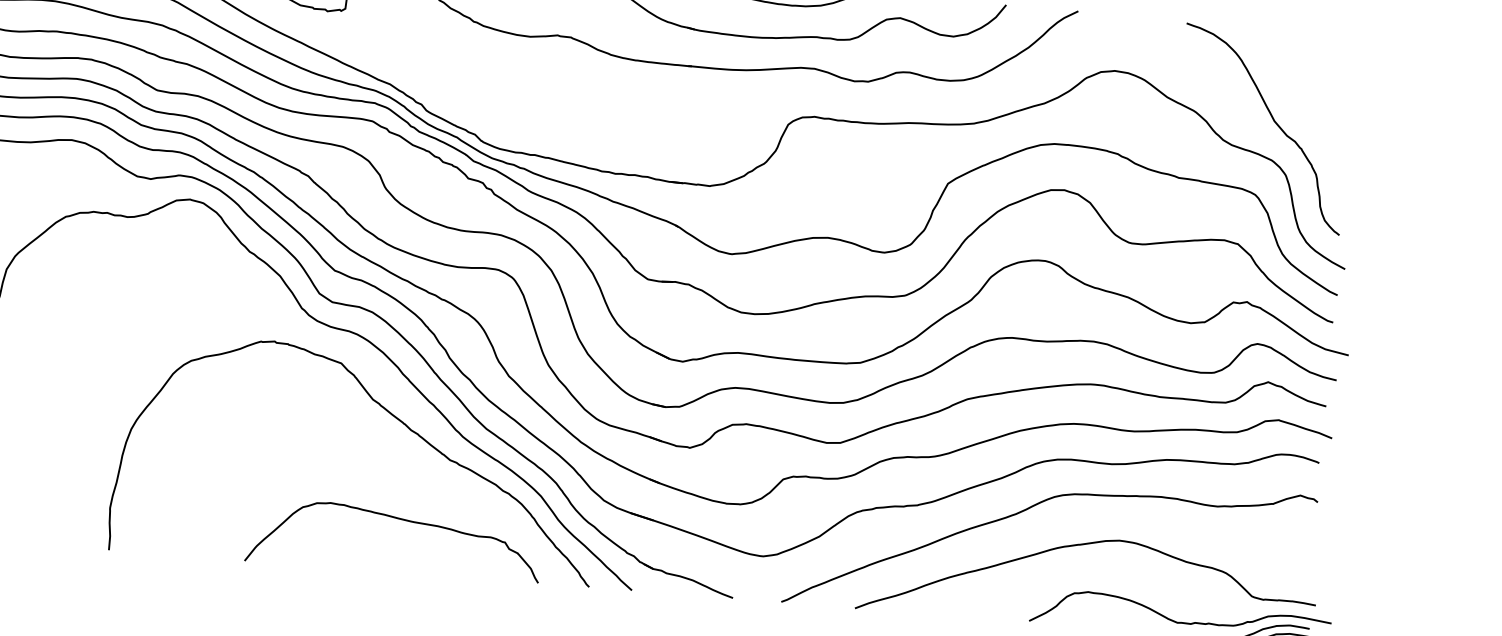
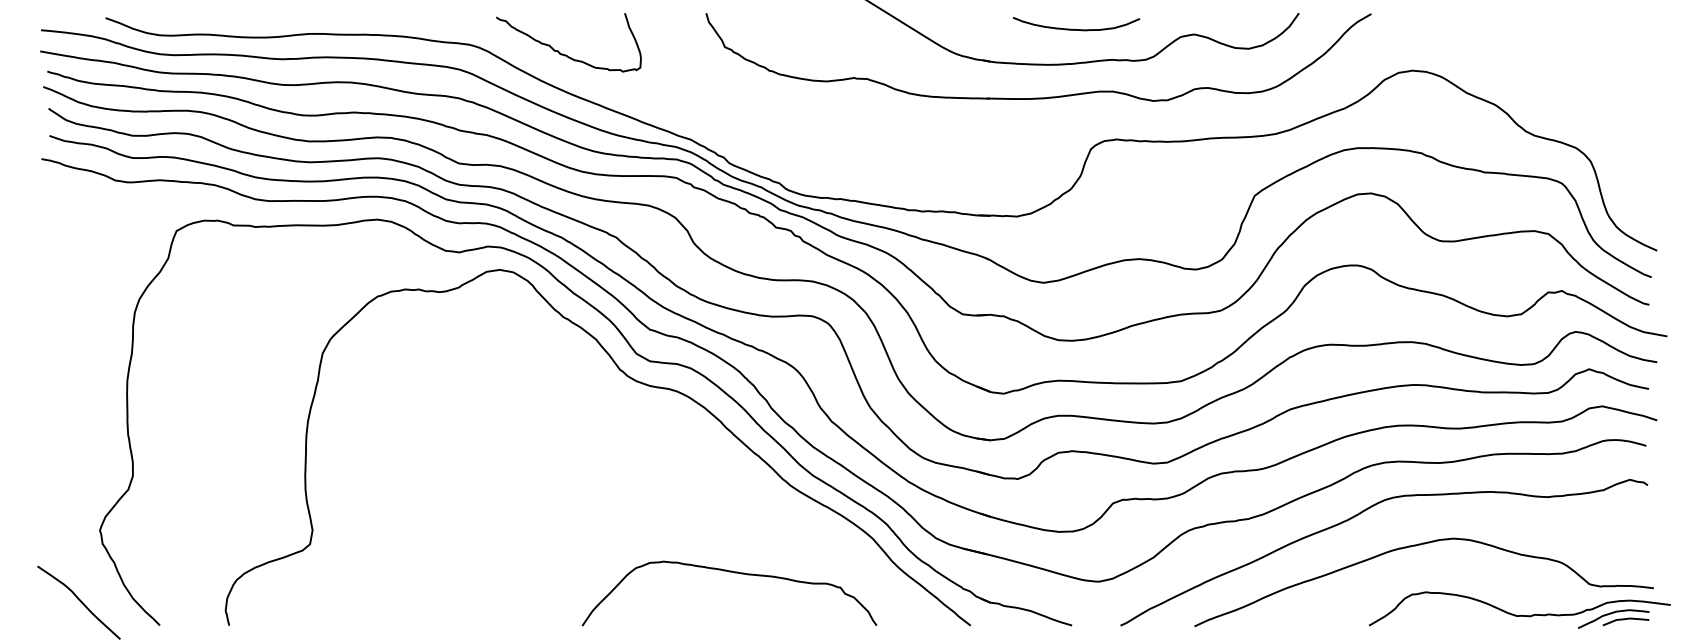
curve: (1273, 122) -> (1574, 109), removed
curve: (389, 414) -> (715, 468), removed

